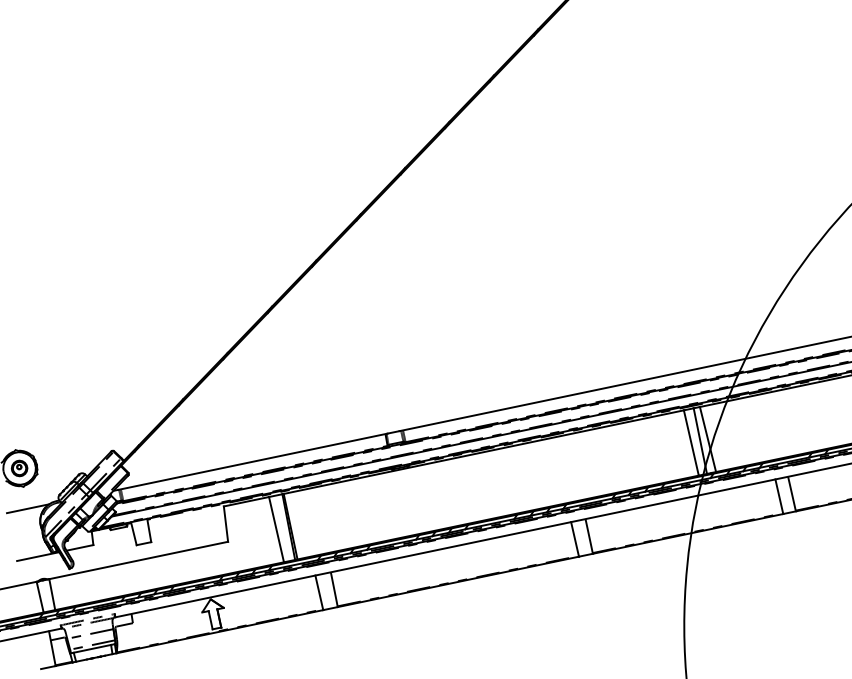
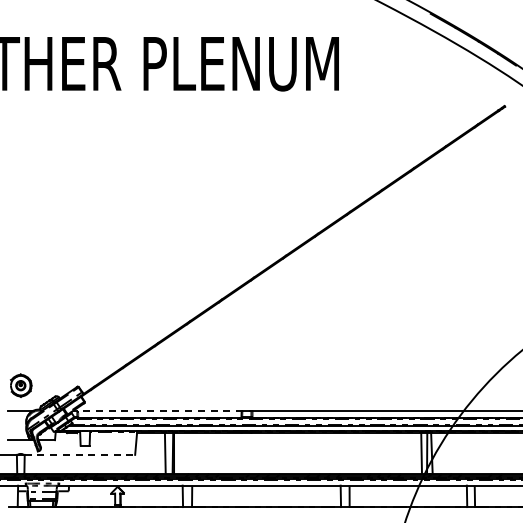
line: (252, 461) -> (159, 410), solid -> dashed
line: (139, 559) -> (80, 454), solid -> dashed

